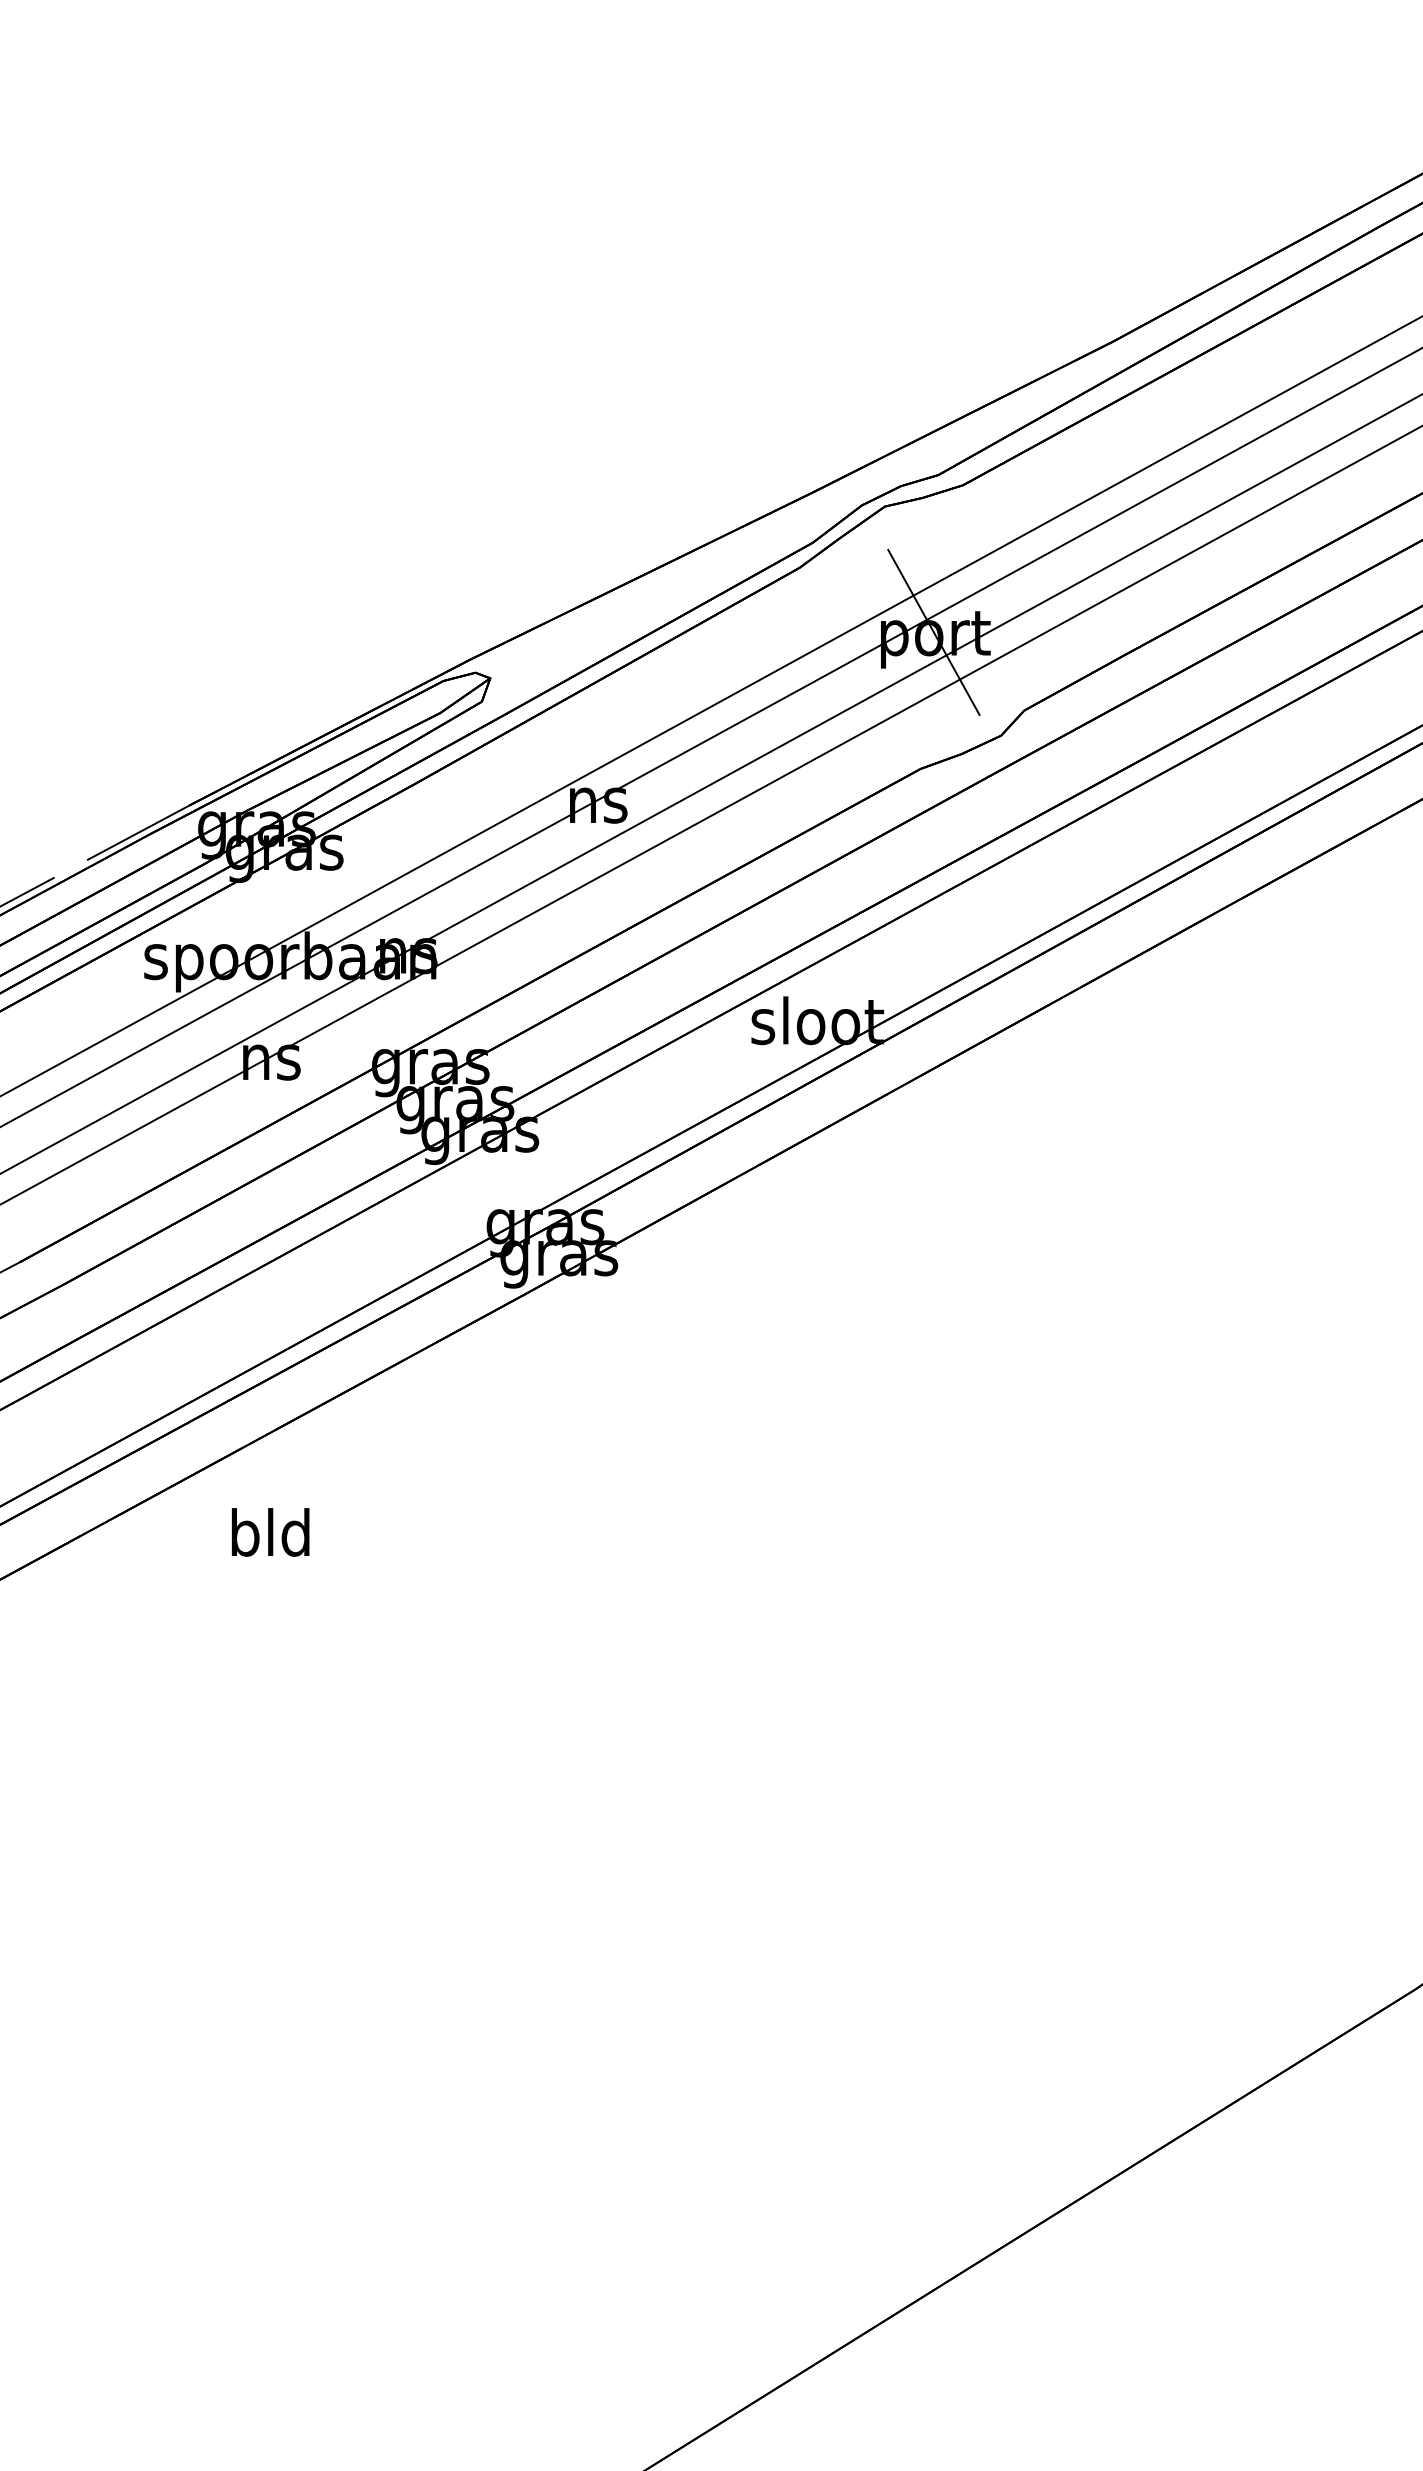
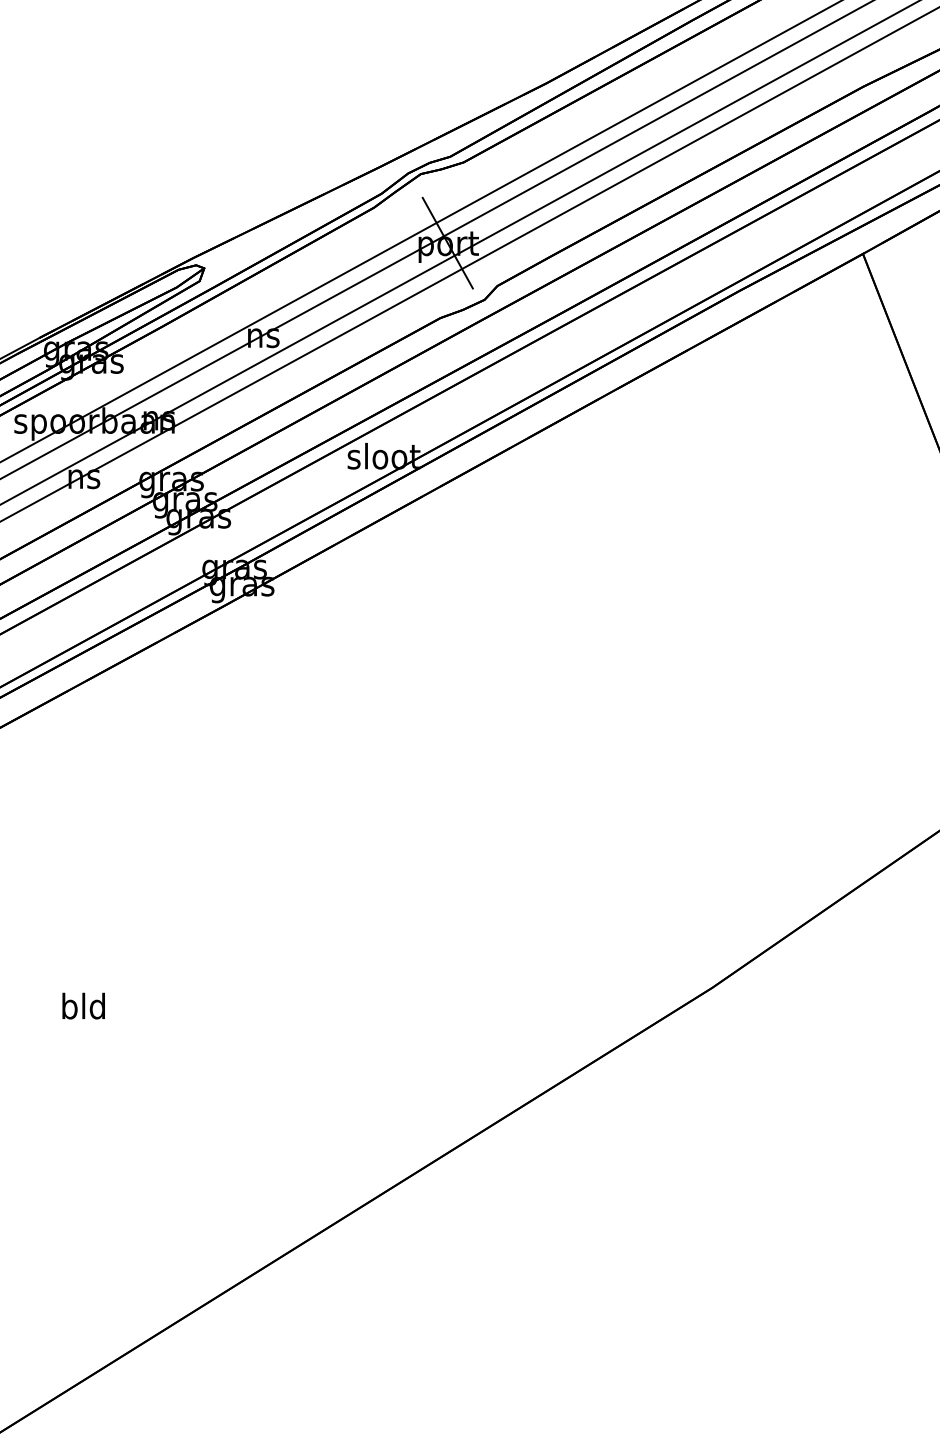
text: (270, 1531) -> (83, 1005), moved

